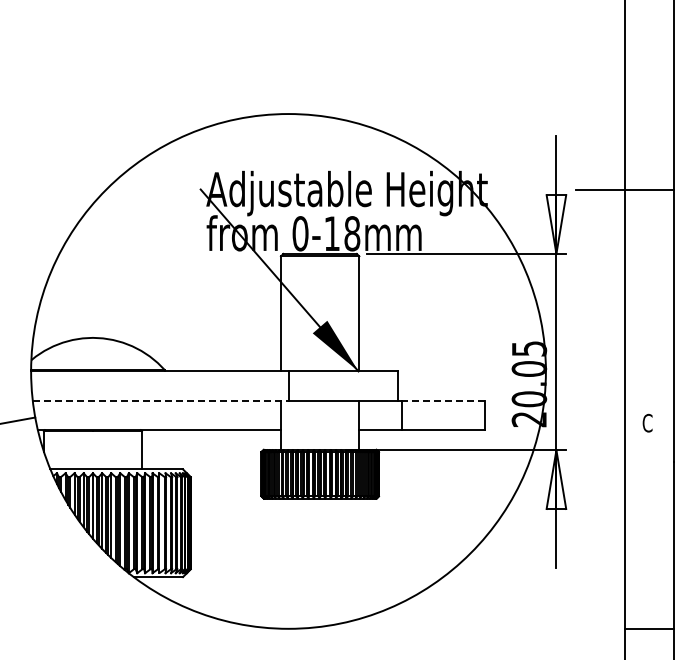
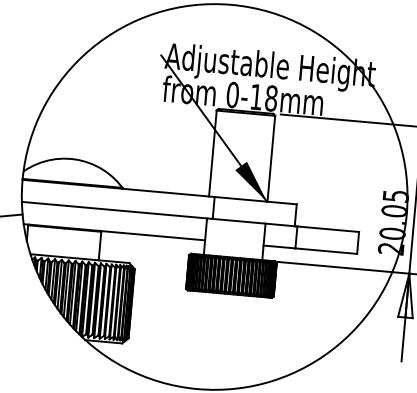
line: (160, 400) -> (117, 210), dashed -> solid
line: (442, 400) -> (327, 228), dashed -> solid

